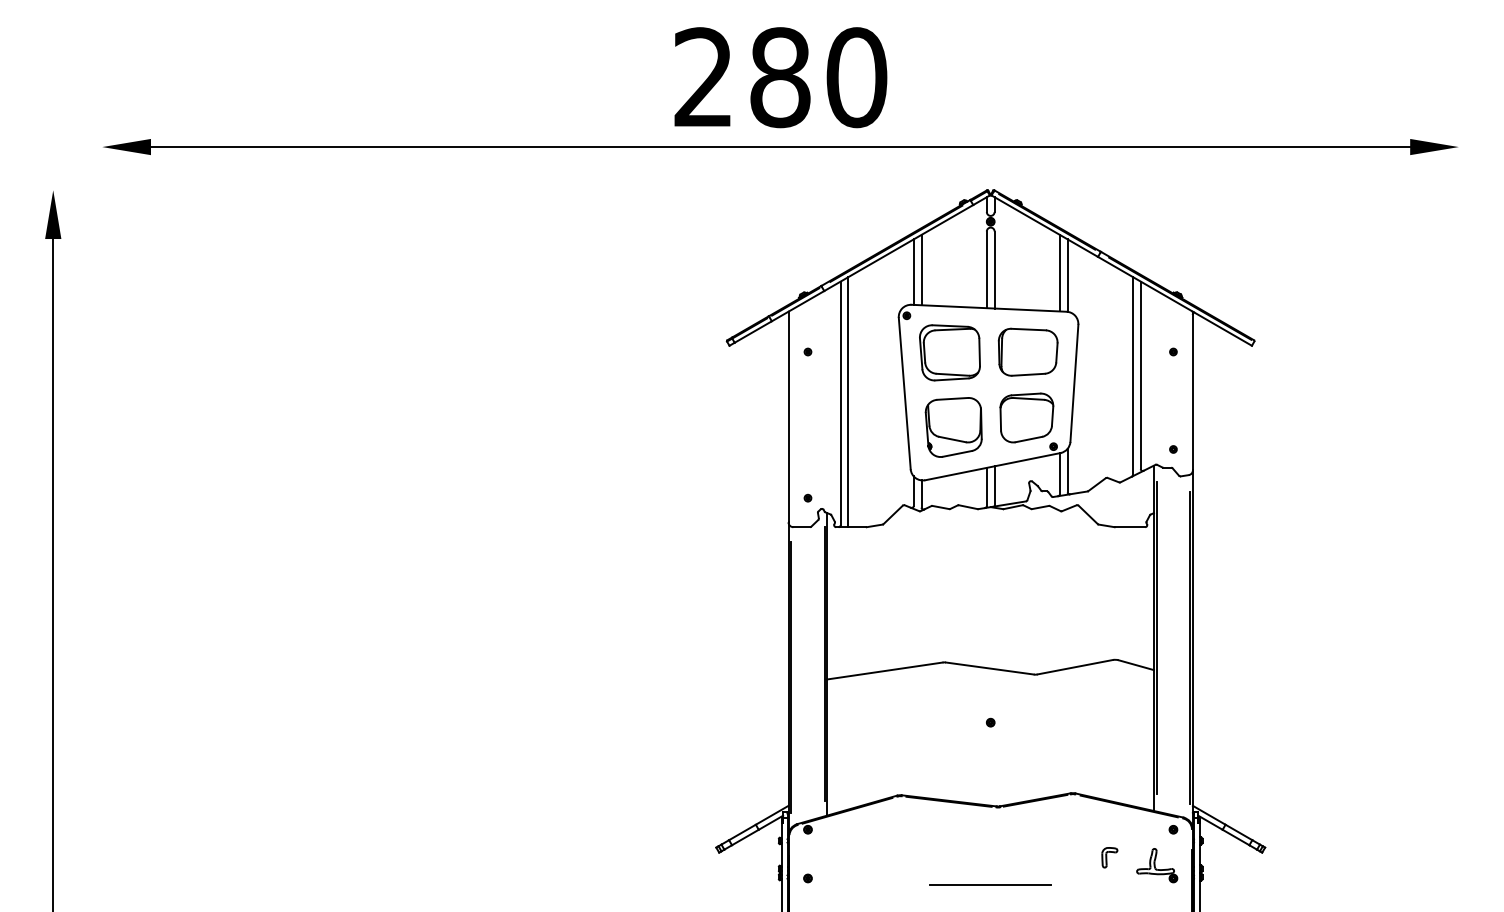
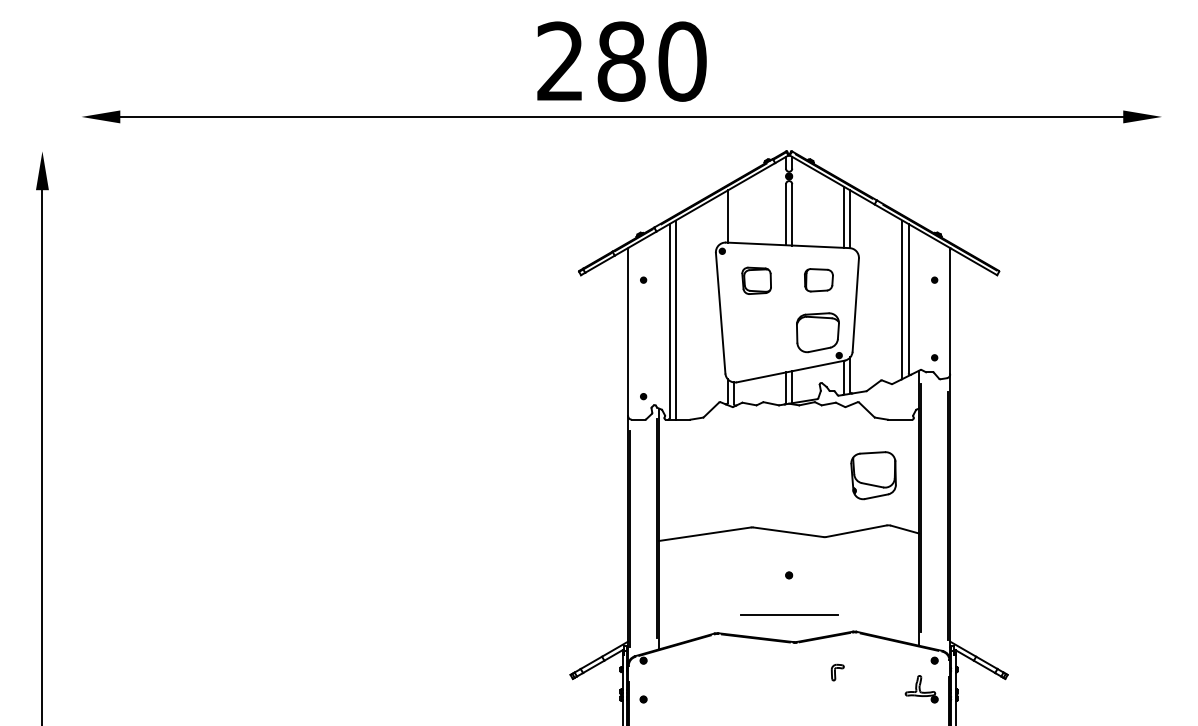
line: (921, 269) -> (734, 214), removed
part: (1027, 351) -> (818, 279), size x0.6
part: (949, 352) -> (756, 280), size x0.6
part: (953, 427) -> (873, 475), moved
part: (1109, 857) -> (837, 672), moved
line: (990, 884) -> (788, 614), moved

